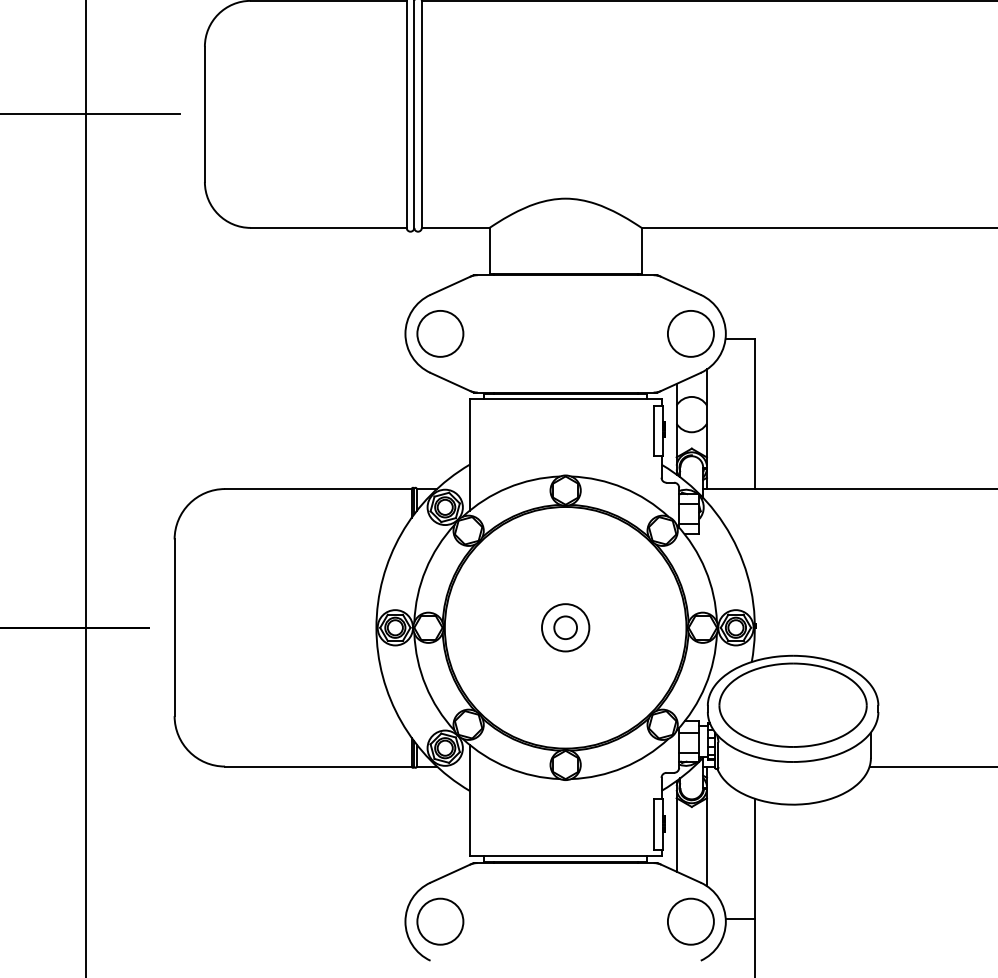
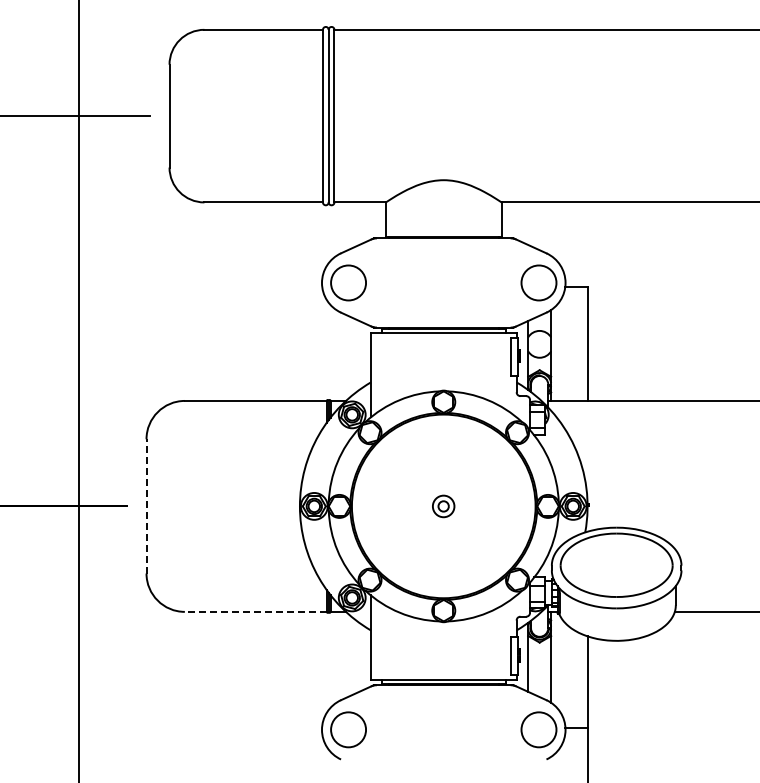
line: (174, 626) -> (146, 505), solid -> dashed
part: (565, 627) -> (443, 506), size x0.6
line: (317, 766) -> (255, 611), solid -> dashed

